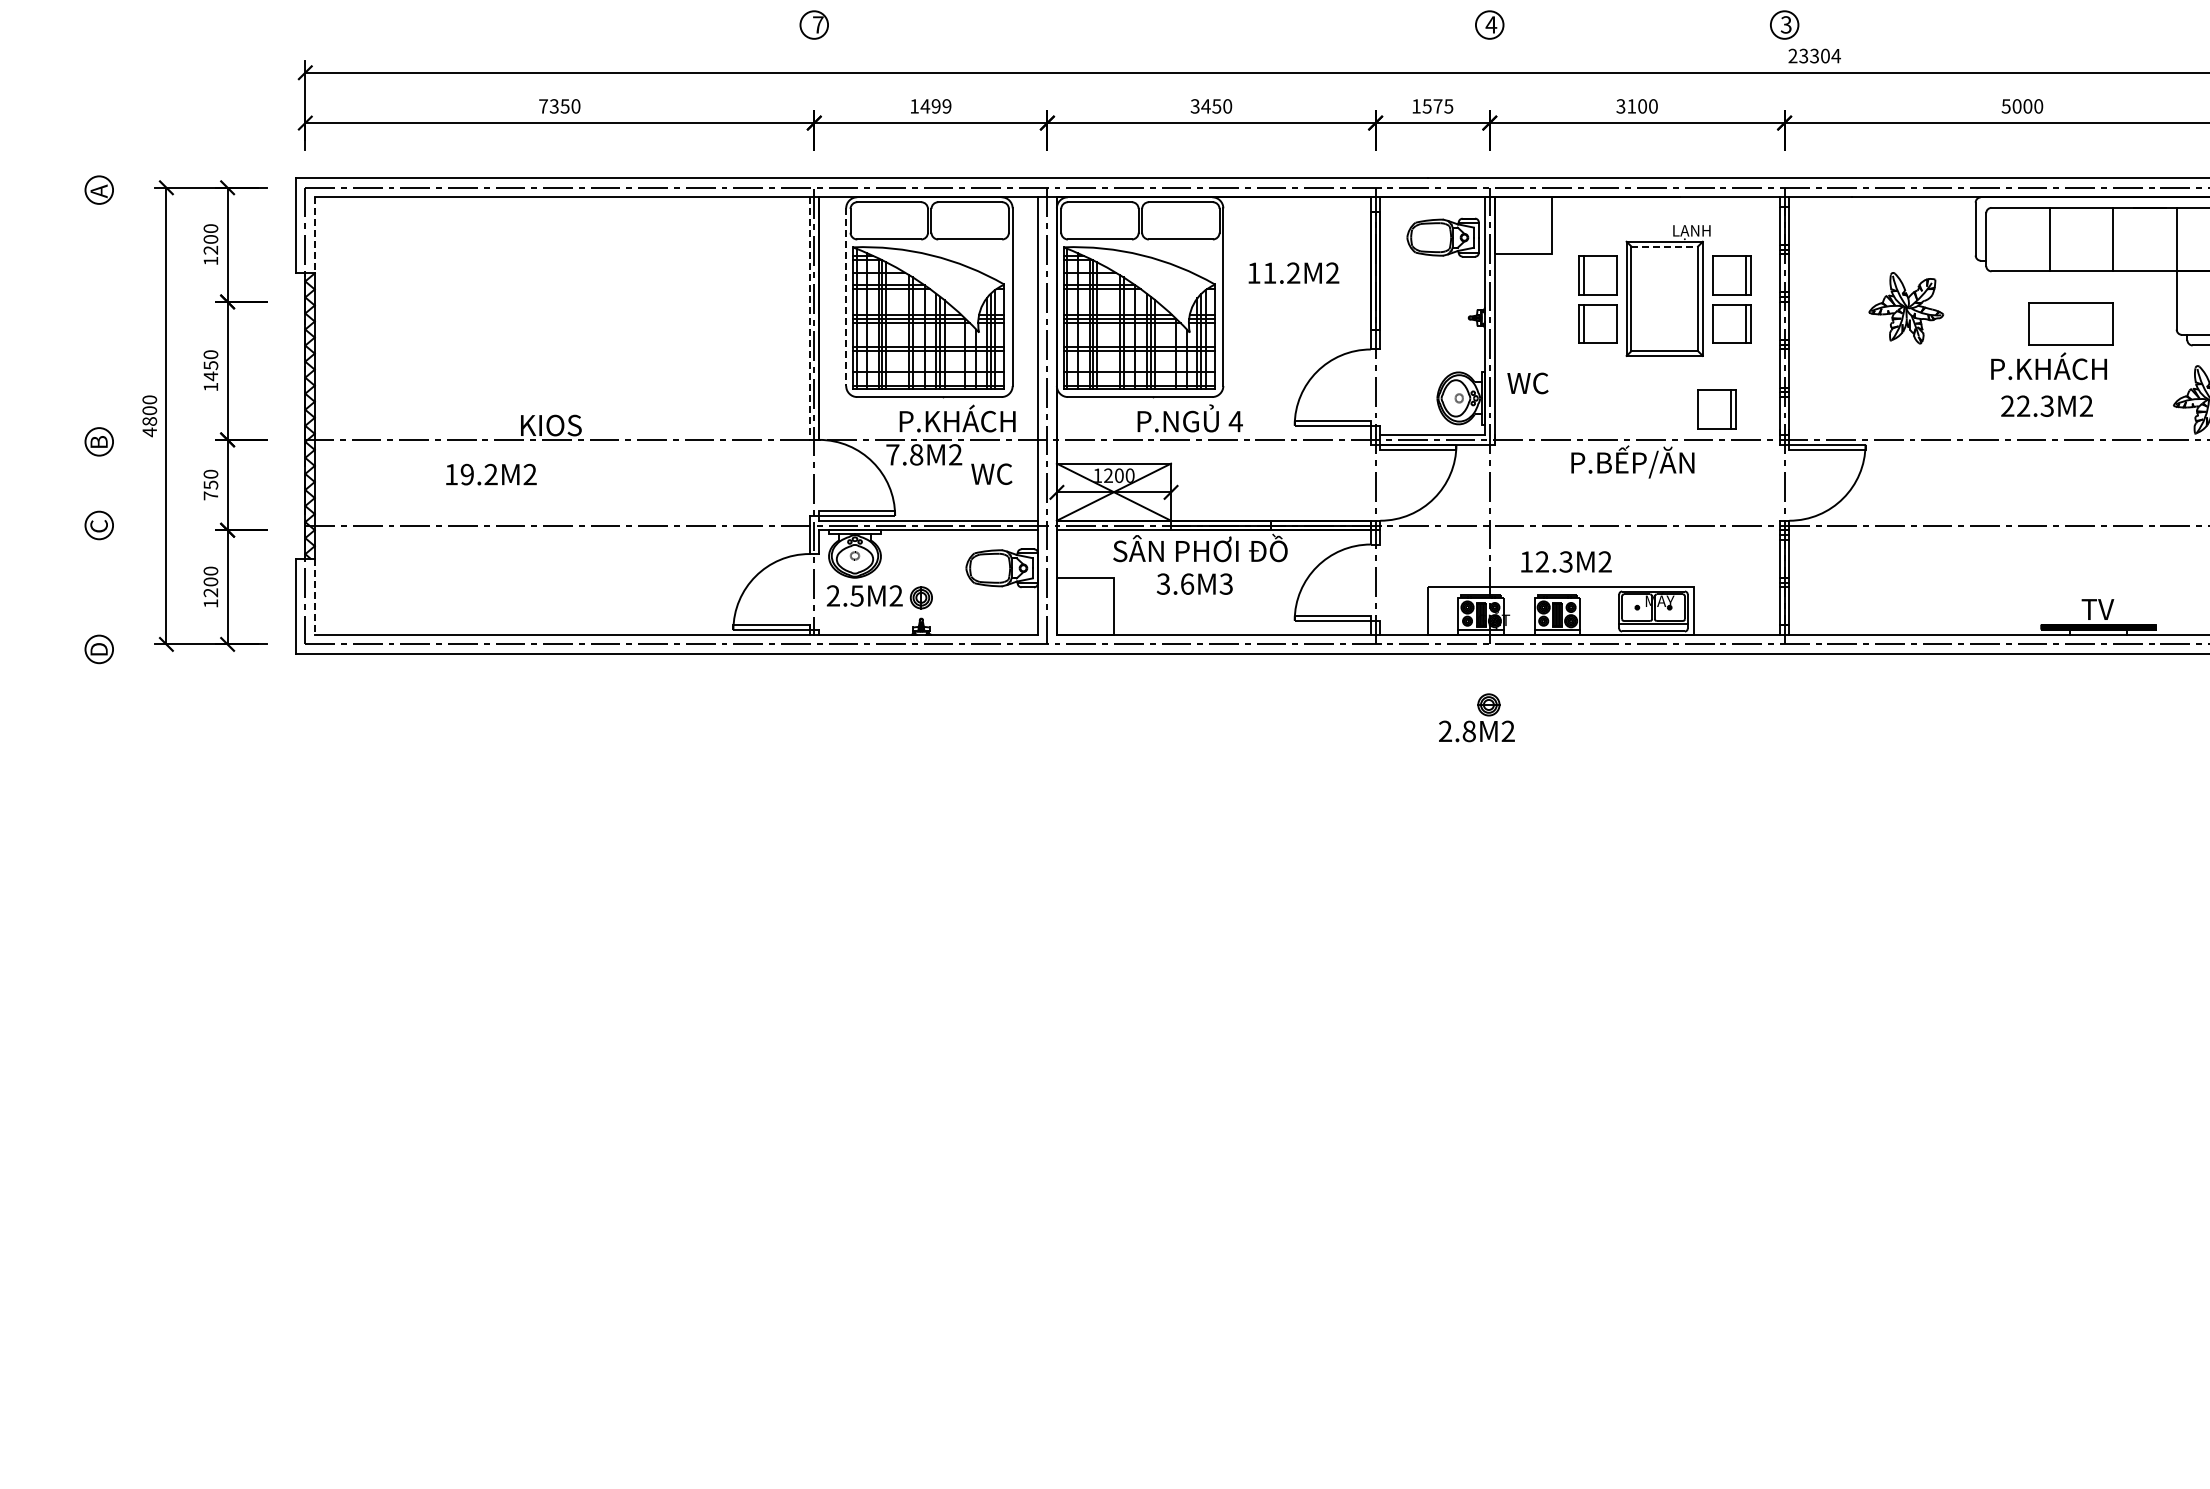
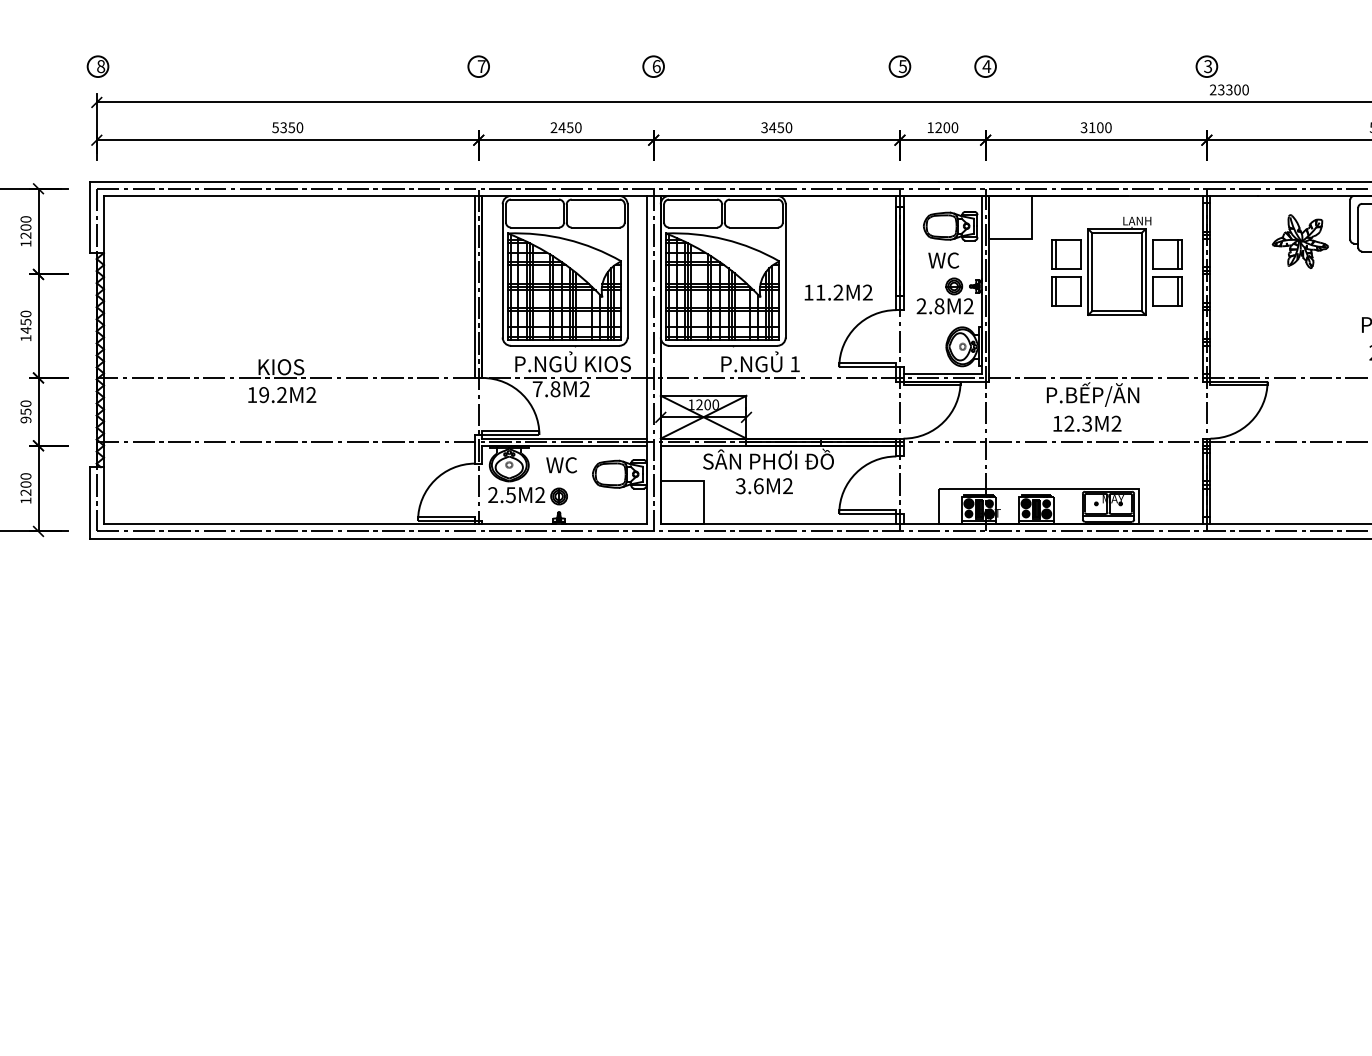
part: (306, 24) -> (97, 66), added
part: (1046, 24) -> (653, 66), added
part: (1375, 24) -> (899, 66), added
text: (1835, 55) -> (1245, 89), 23304 -> 23300
text: (543, 106) -> (275, 127), 7350 -> 5350
text: (930, 106) -> (565, 127), 1499 -> 2450
text: (1437, 106) -> (946, 127), 1575 -> 1200
line: (314, 235) -> (103, 224), dashed -> solid
line: (1665, 246) -> (1117, 232), dashed -> solid
text: (1293, 272) -> (838, 292), moved
line: (846, 297) -> (502, 271), dashed -> solid
part: (1906, 308) -> (1300, 241), moved
line: (809, 319) -> (475, 287), dashed -> solid
text: (1527, 383) -> (943, 260), moved
part: (1716, 409) -> (1155, 355), removed
text: (940, 418) -> (573, 361), P.KHÁCH -> P.NGỦ KIOS
text: (1235, 421) -> (794, 364), 4 -> 1
text: (991, 473) -> (561, 464), moved
text: (491, 474) -> (282, 394), moved
text: (210, 495) -> (25, 419), 750 -> 950
text: (1566, 561) -> (1087, 423), moved
text: (1225, 583) -> (787, 485), 3.6M3 -> 3.6M2
line: (314, 597) -> (103, 496), dashed -> solid
part: (1476, 717) -> (944, 295), moved

